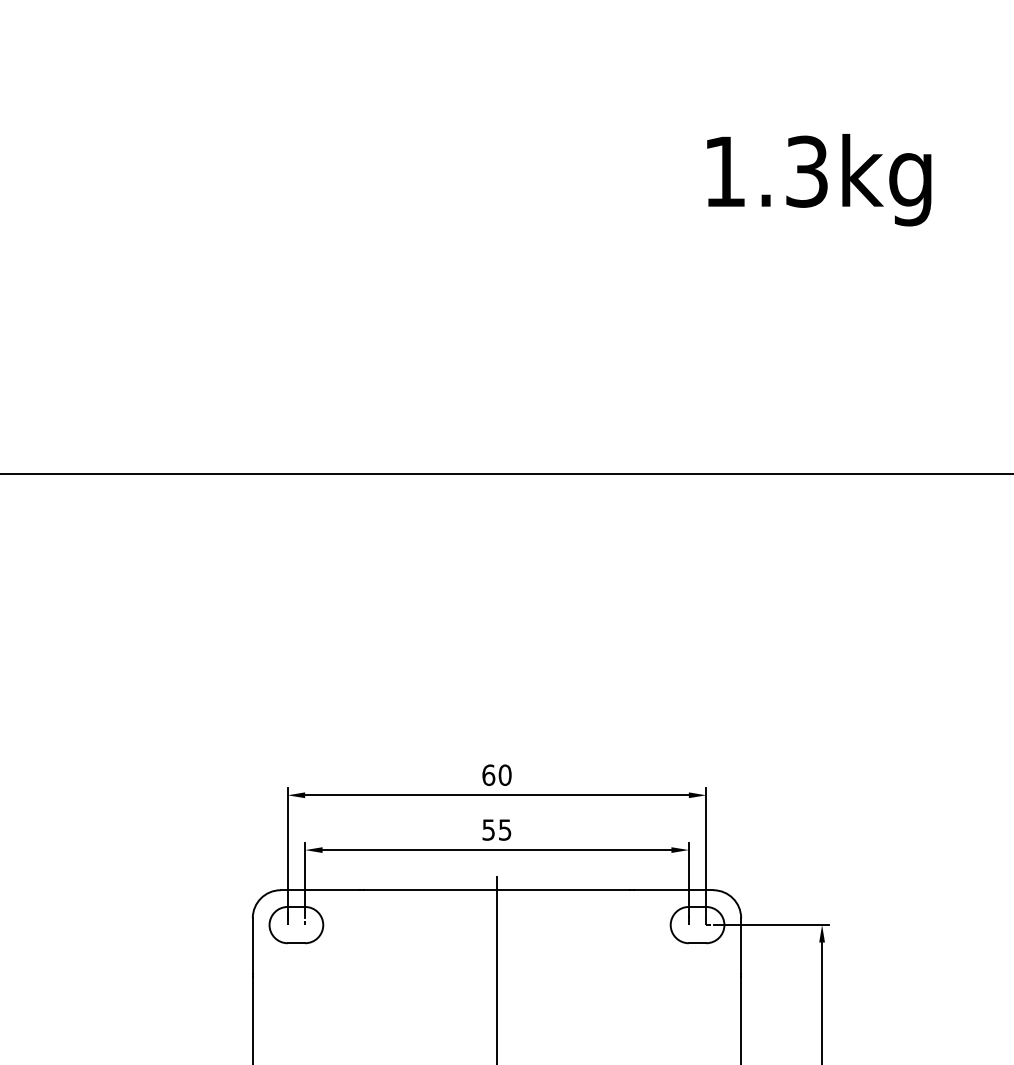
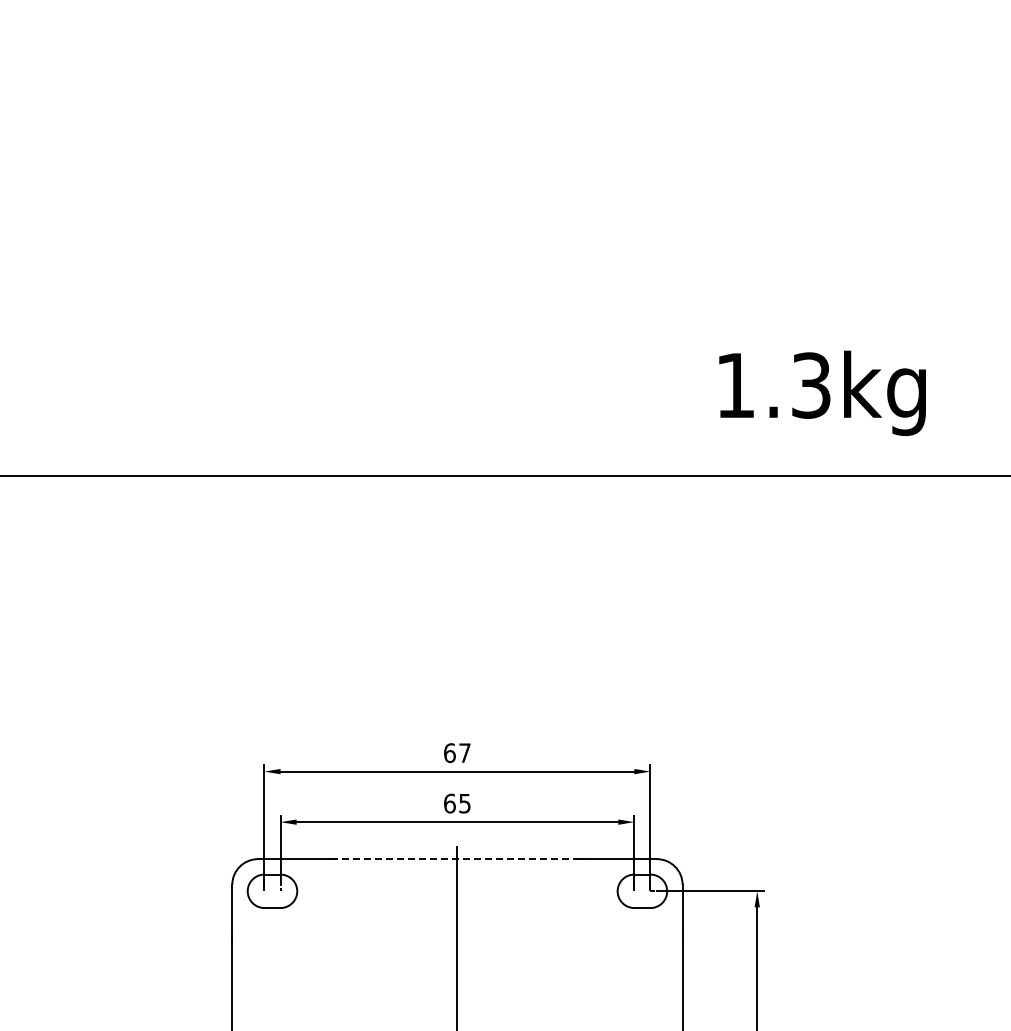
text: (819, 179) -> (822, 392), moved
text: (504, 775) -> (464, 753), 60 -> 67
text: (488, 829) -> (449, 803), 55 -> 65
line: (497, 890) -> (457, 859), solid -> dashed

